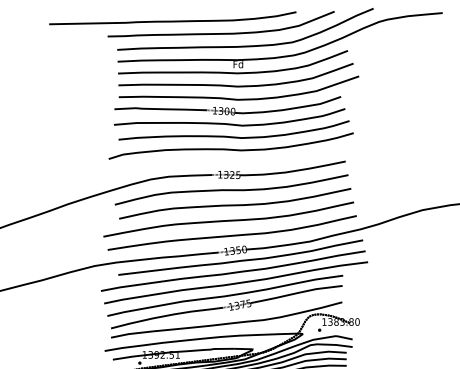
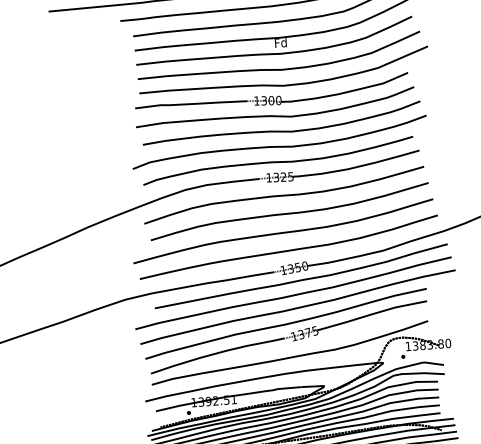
curve: (228, 161) -> (277, 161), added

